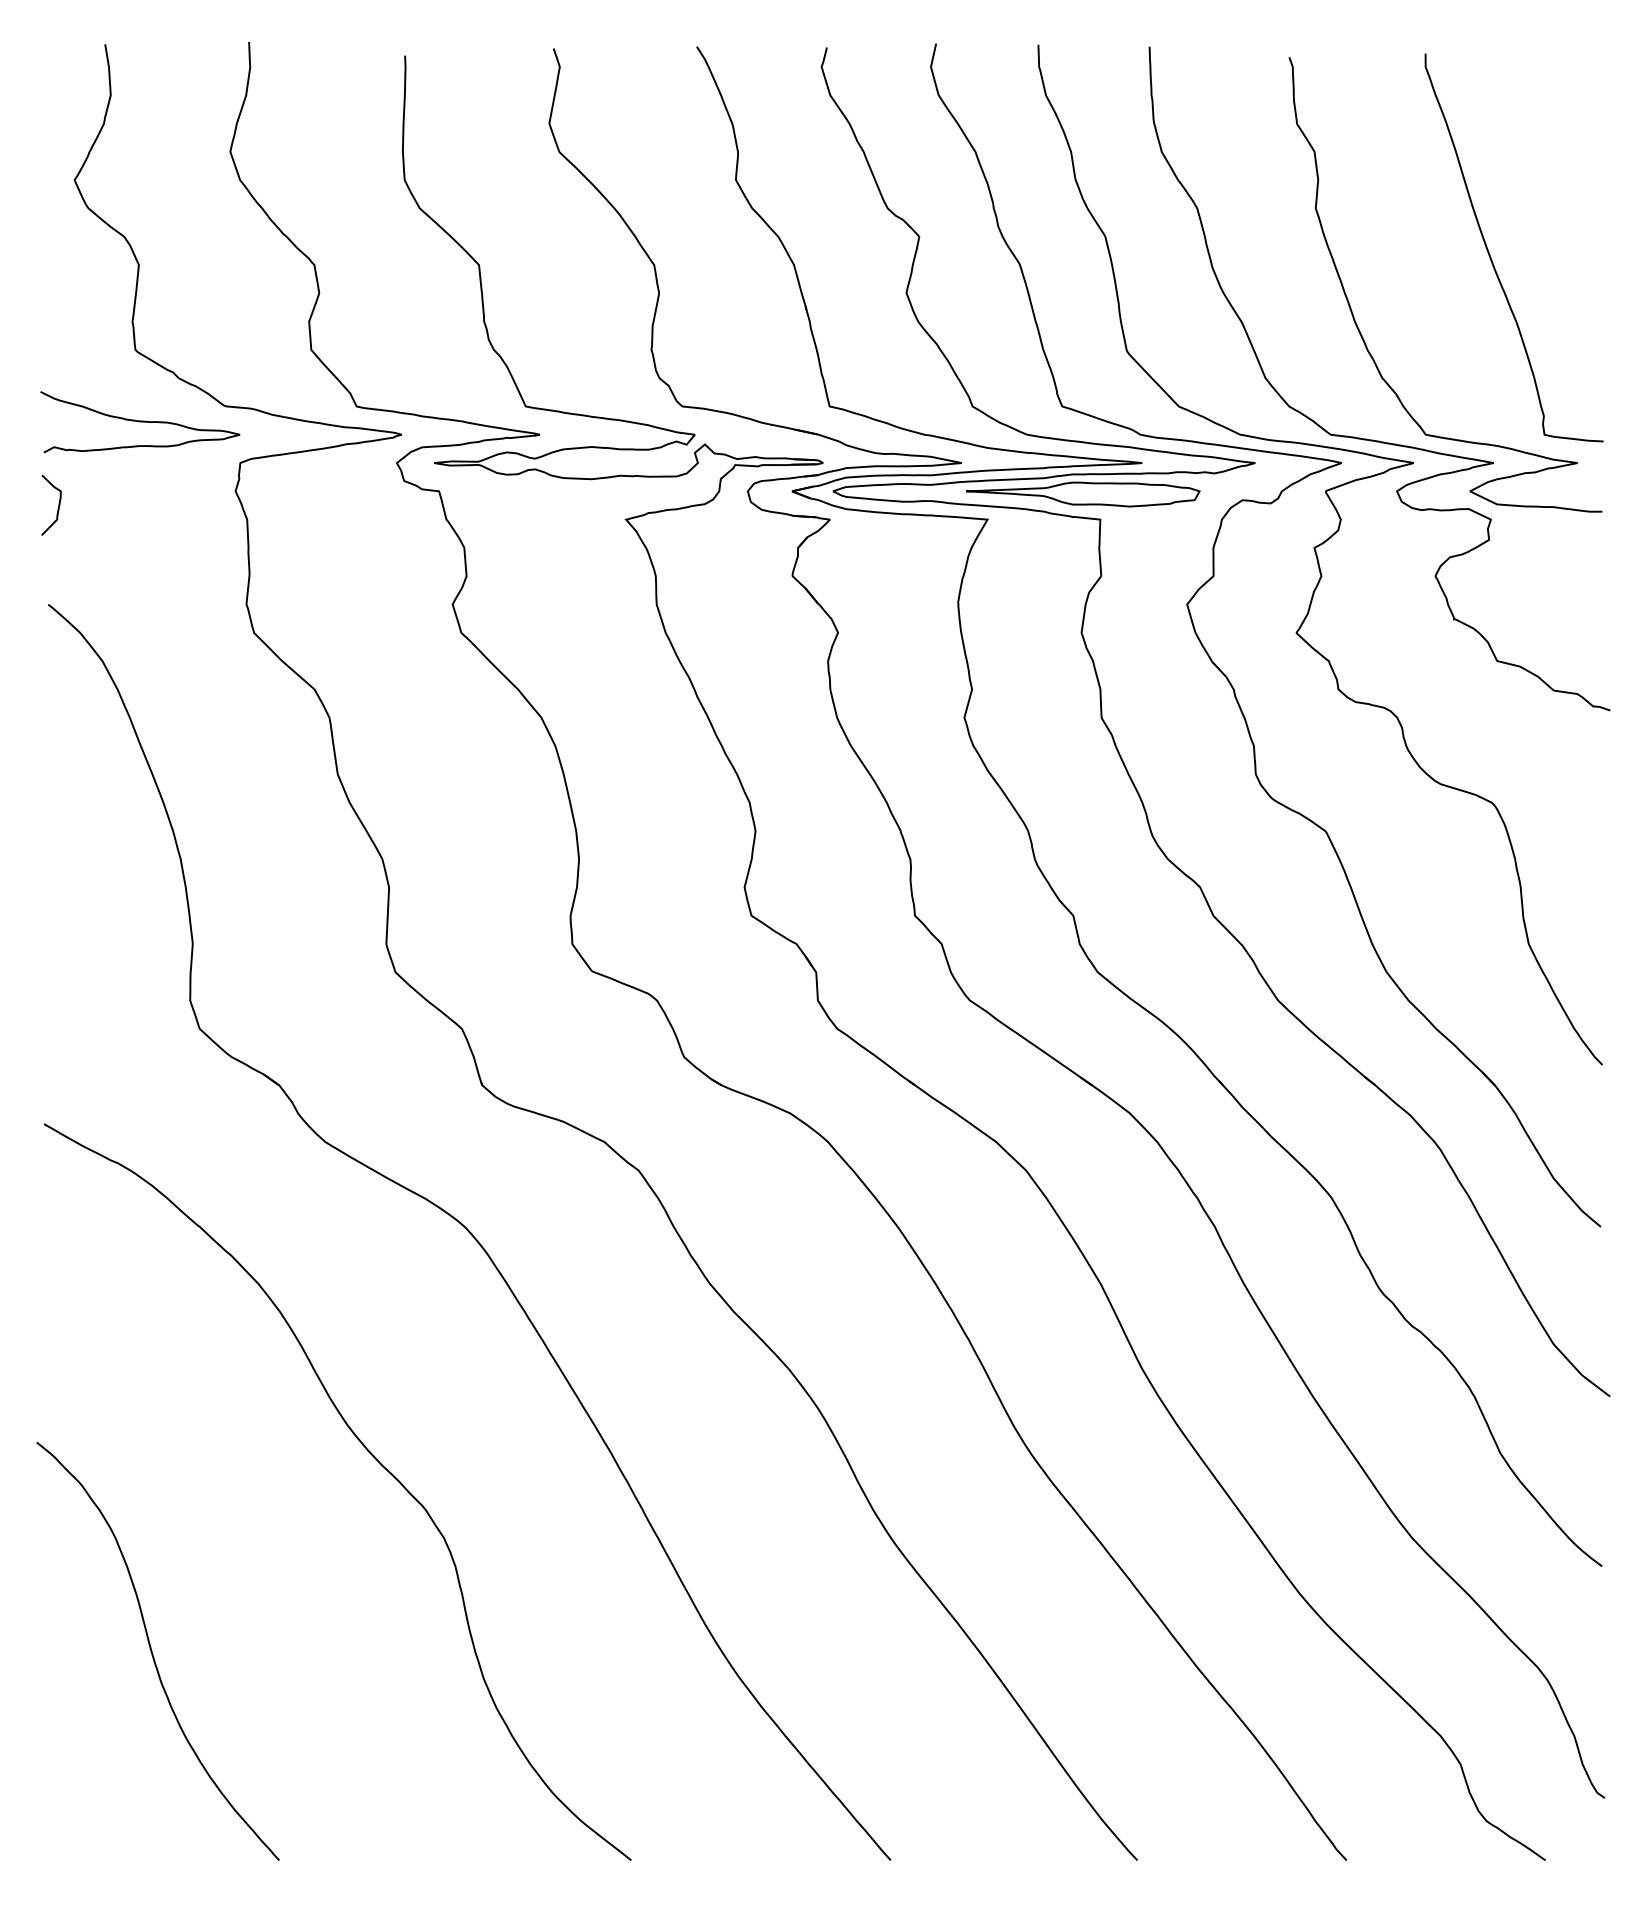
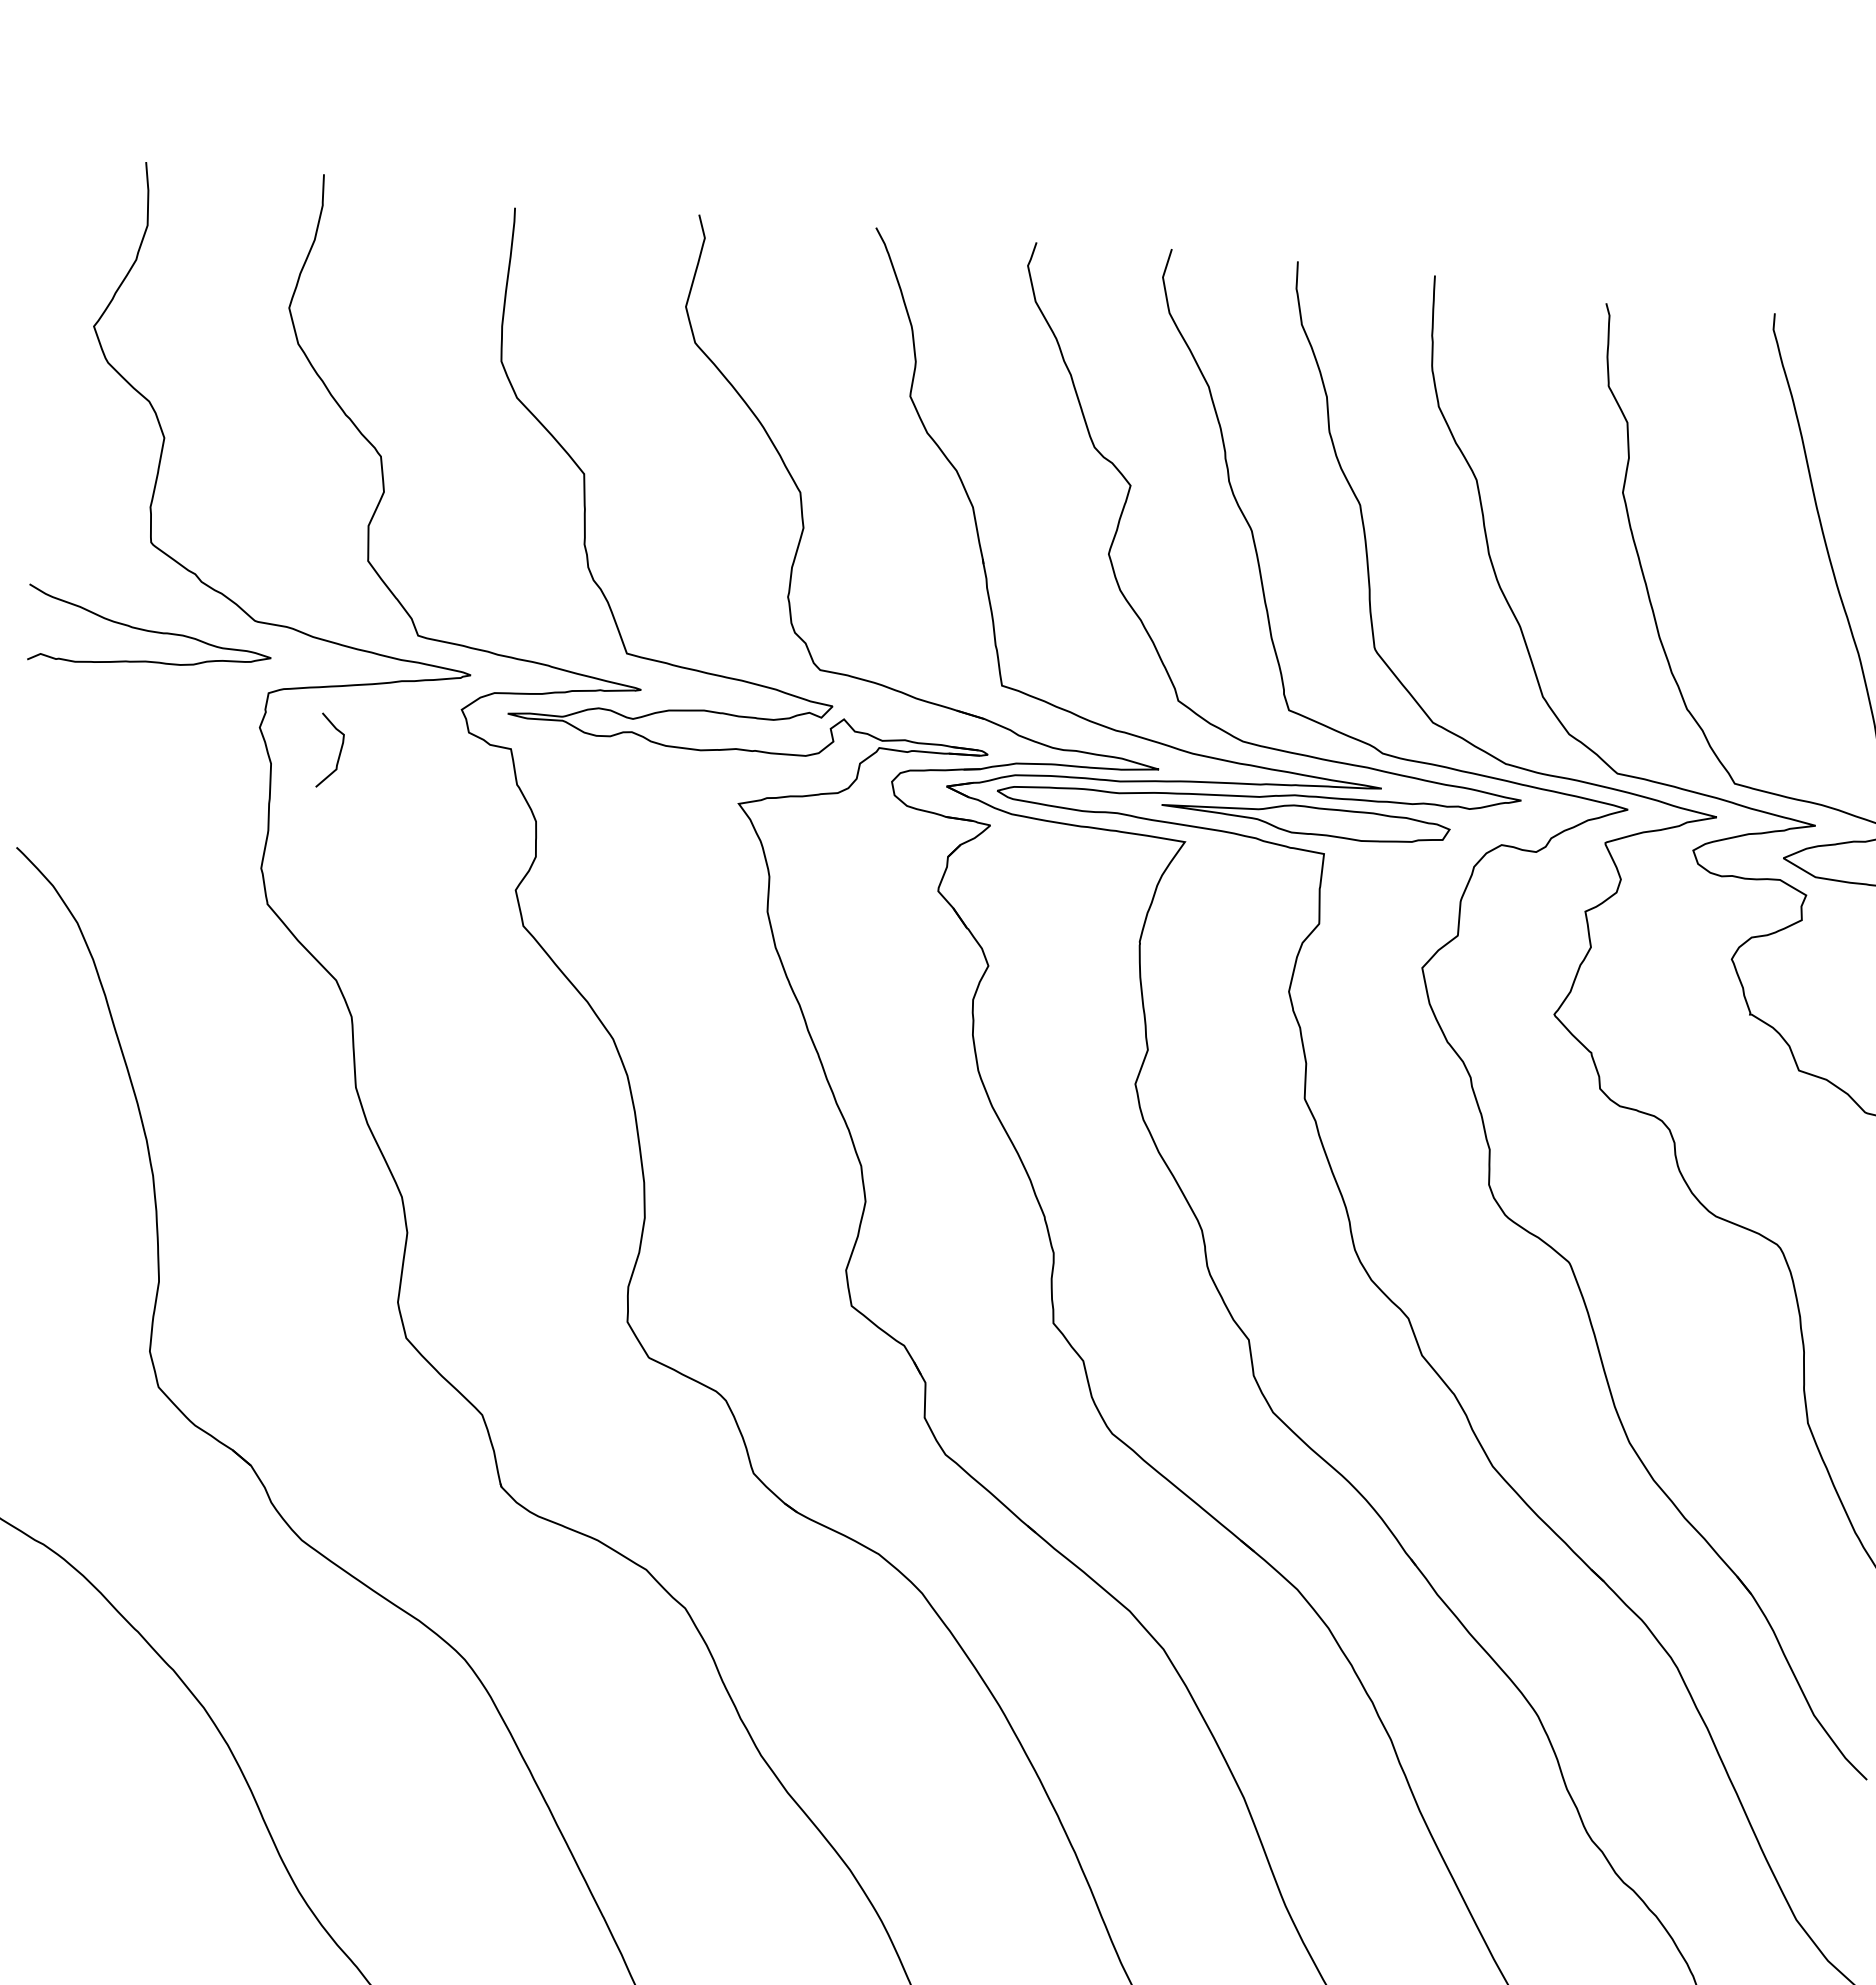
curve: (58, 504) -> (339, 750), moved

